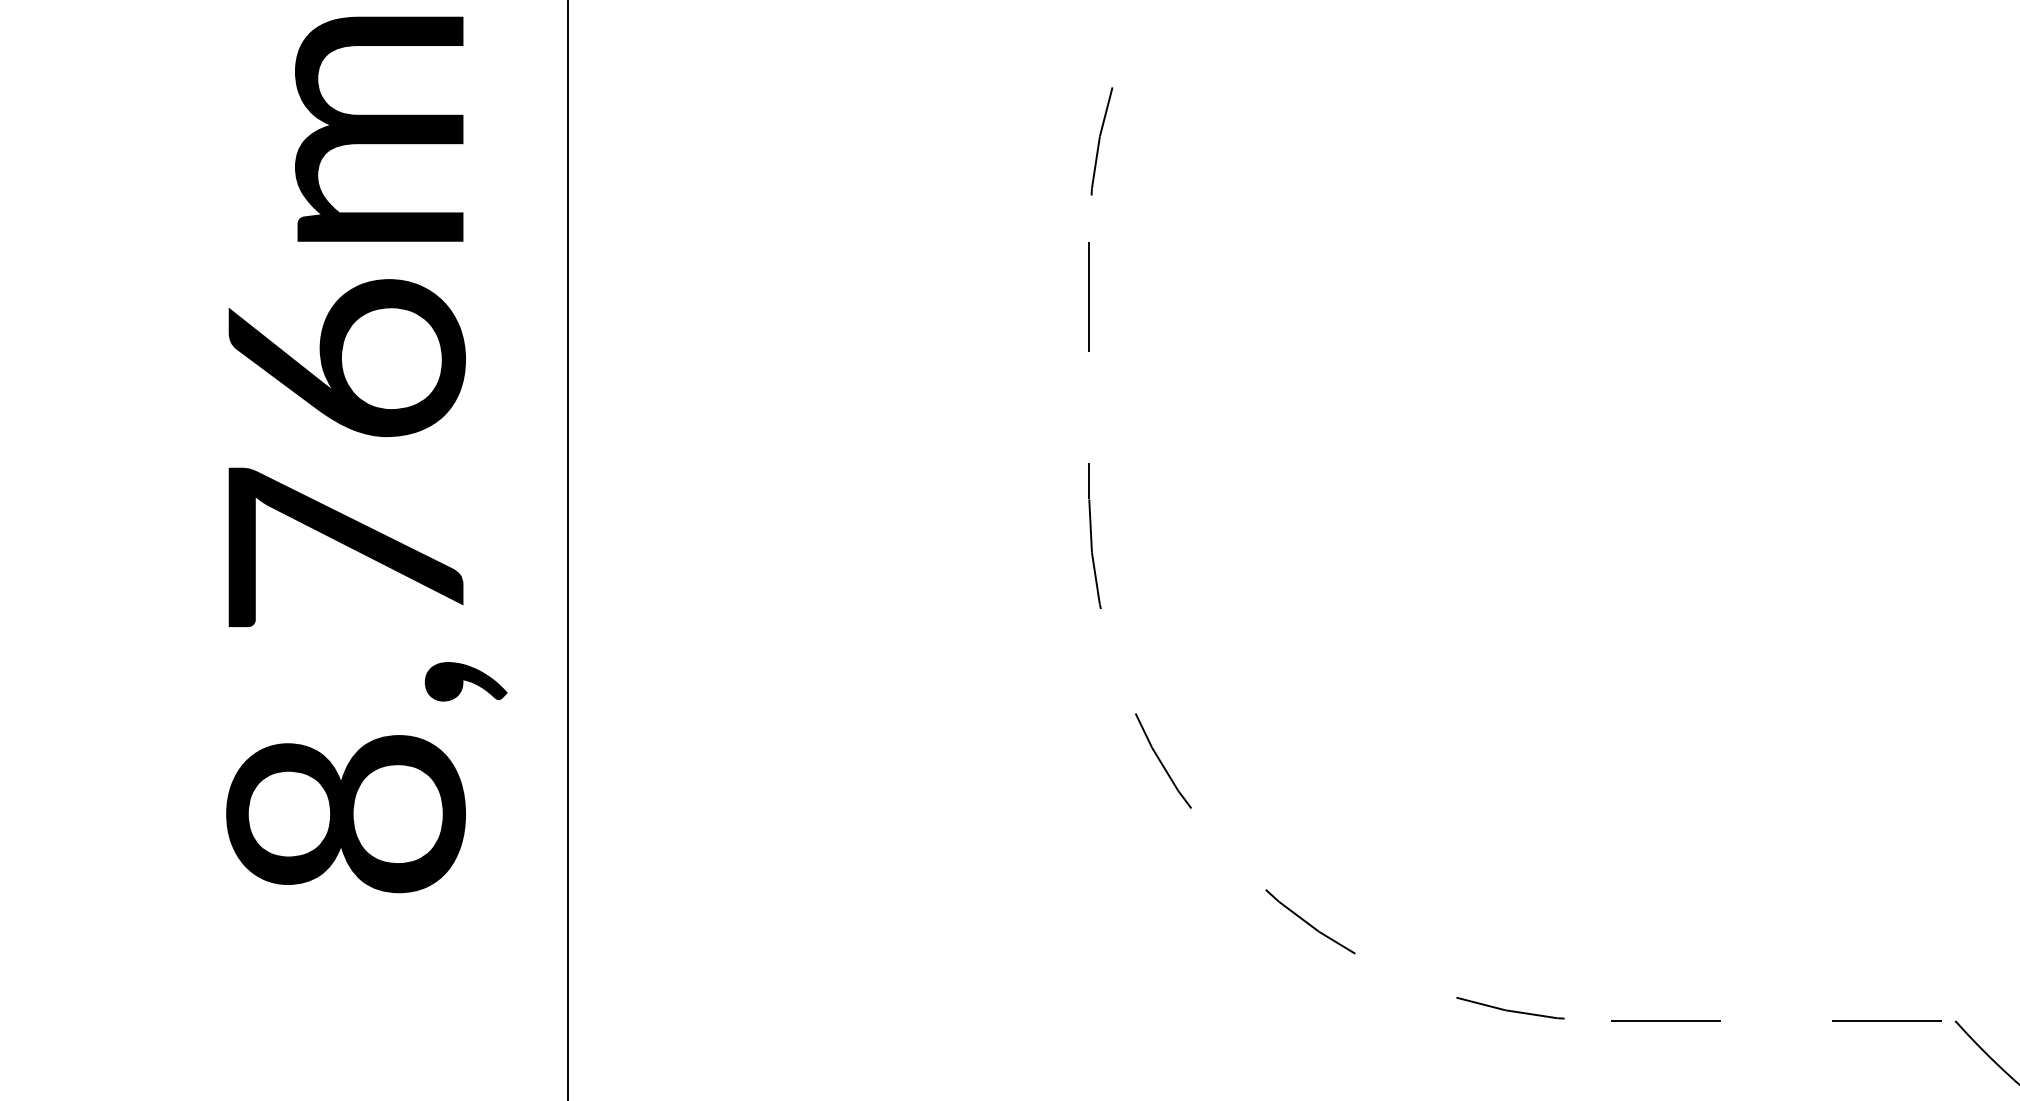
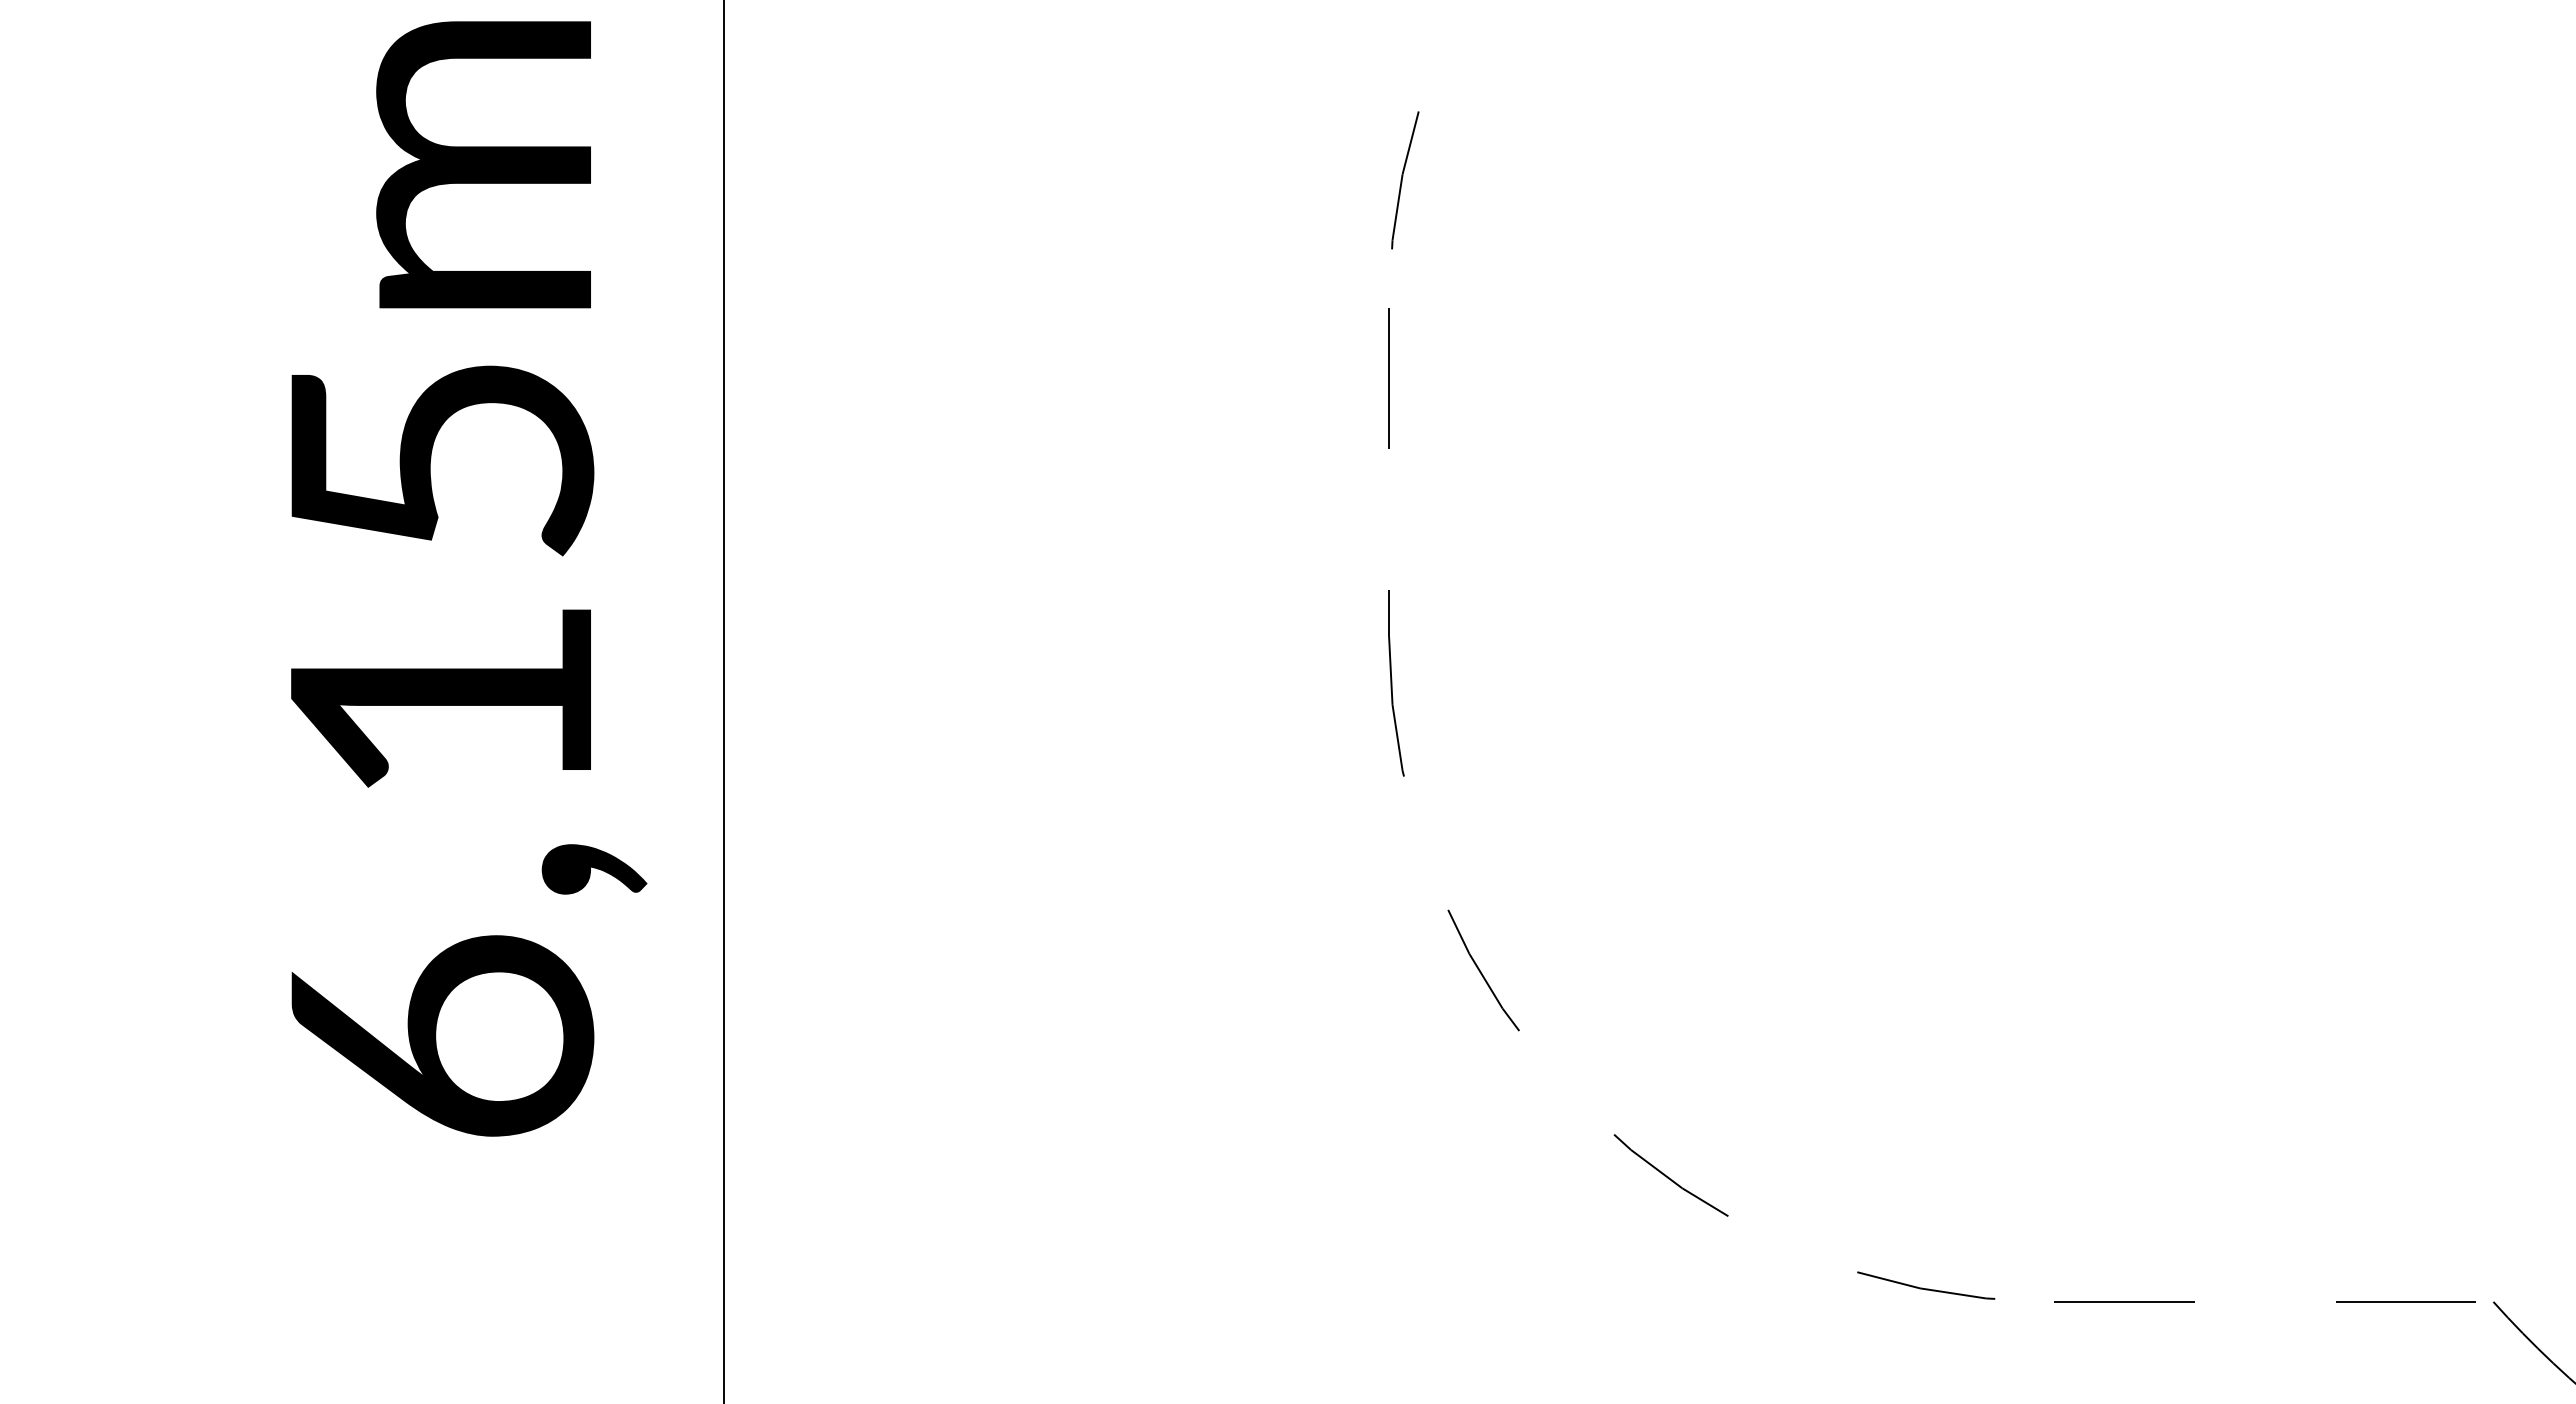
text: (346, 586) -> (441, 747), 8,76m -> 6,15m

